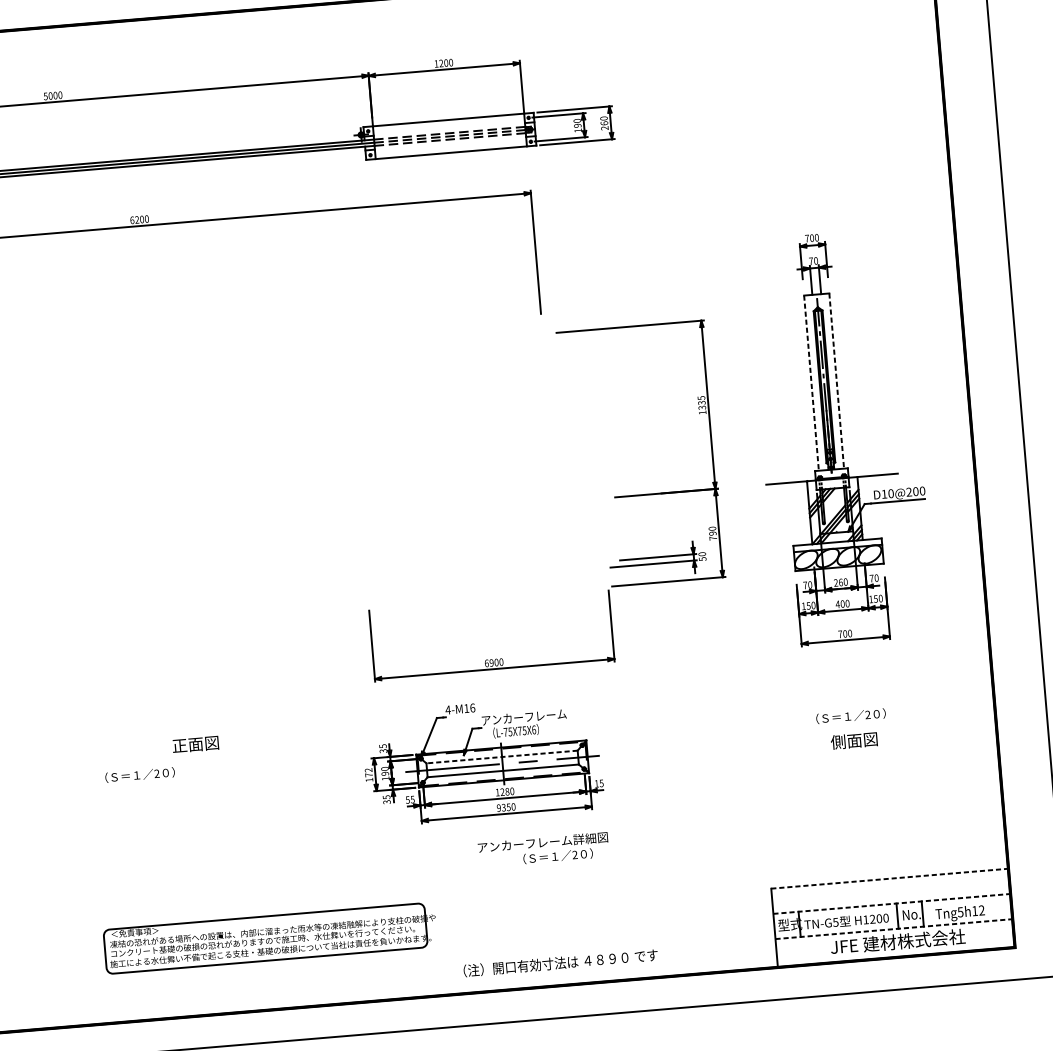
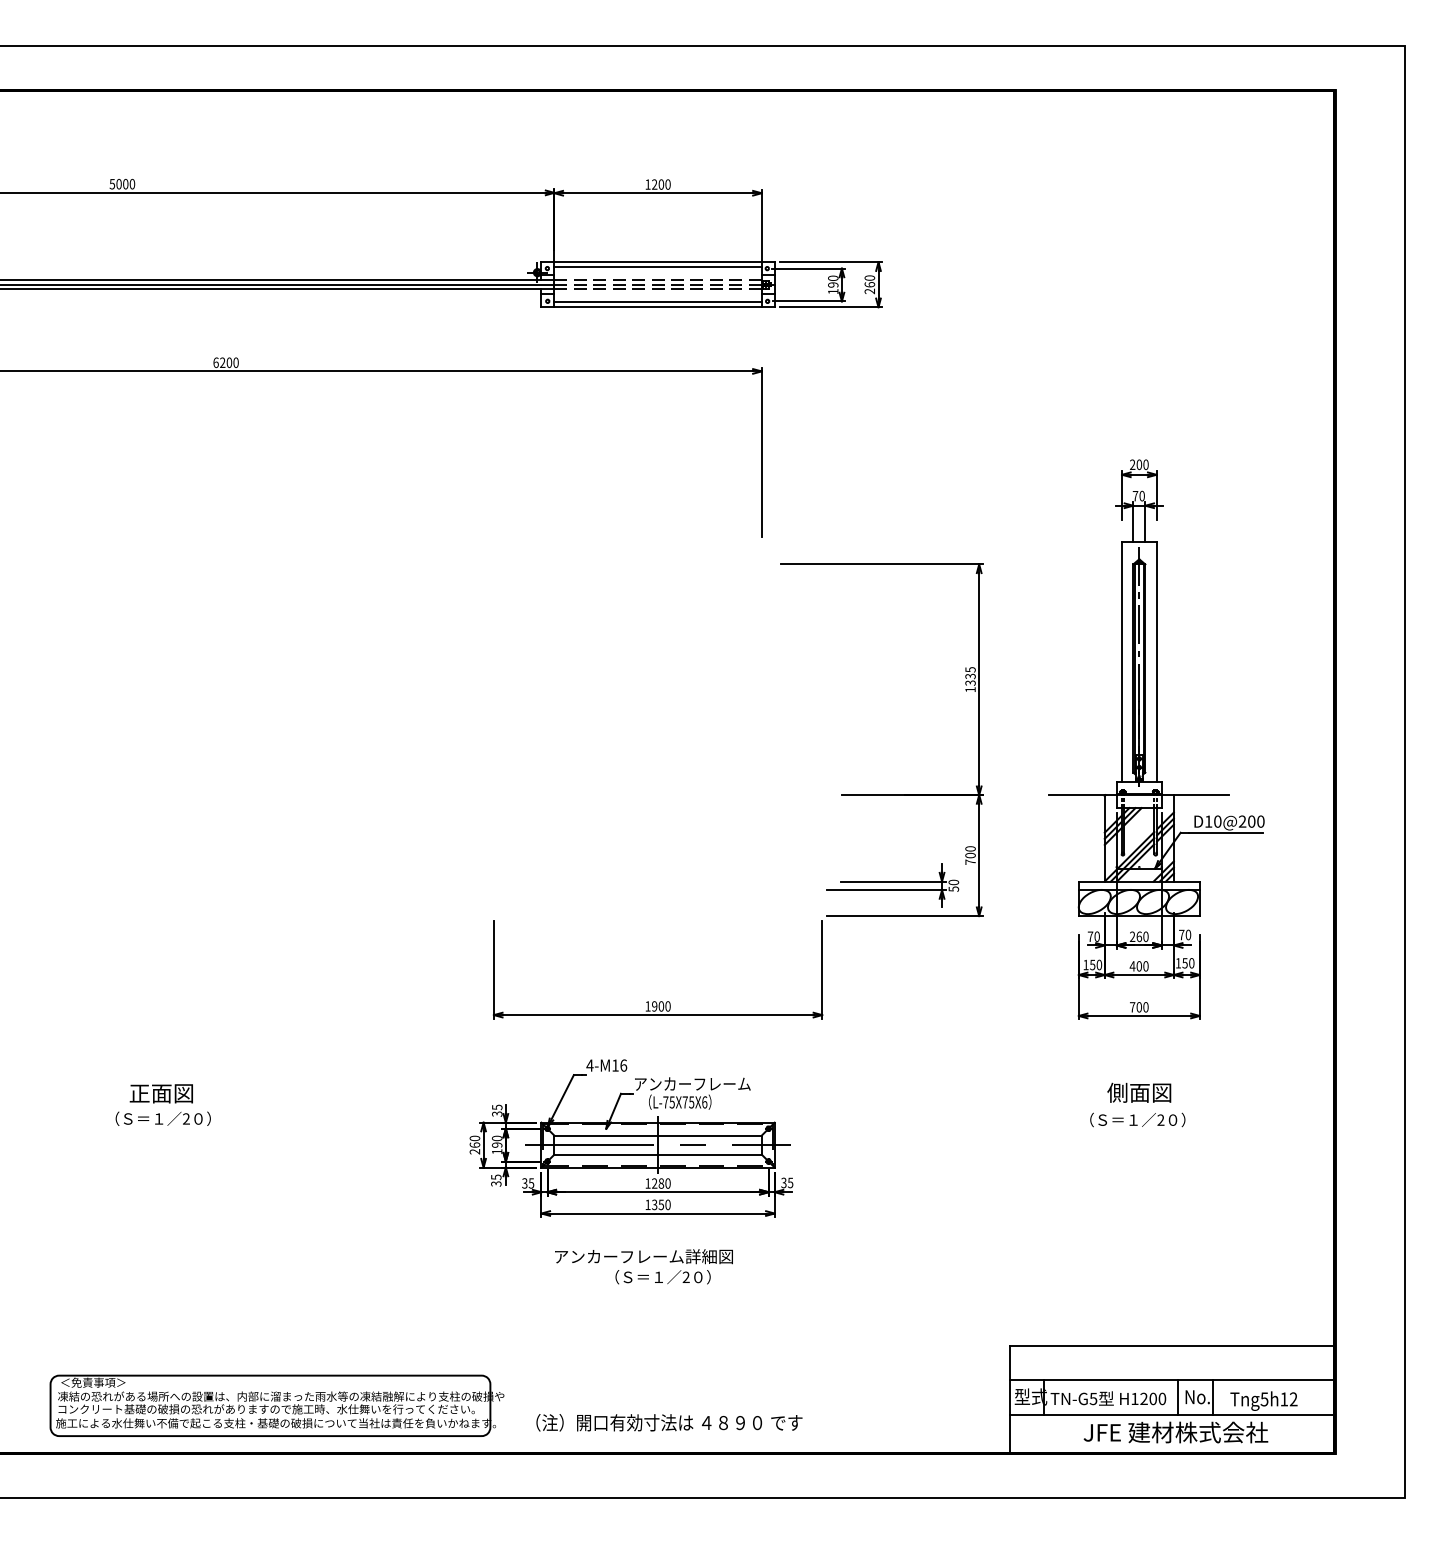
line: (448, 123) -> (657, 267), added
line: (450, 149) -> (657, 302), added
text: (807, 238) -> (1132, 464), 700 -> 200
line: (836, 381) -> (1156, 662), dashed -> solid
line: (811, 383) -> (1122, 662), dashed -> solid
text: (712, 533) -> (970, 855), 790 -> 700
text: (486, 663) -> (647, 1006), 6900 -> 1900
text: (854, 740) -> (1139, 1092), moved
text: (195, 744) -> (160, 1093), moved
line: (502, 756) -> (658, 1135), dashed -> solid
text: (368, 774) -> (474, 1144), 172 -> 260
text: (596, 783) -> (783, 1182), 15 -> 35
text: (407, 798) -> (524, 1181), 55 -> 35
text: (498, 807) -> (647, 1204), 9350 -> 1350
text: (543, 849) -> (643, 1266), moved
line: (890, 878) -> (1172, 1345), dashed -> solid
line: (892, 904) -> (1172, 1380), dashed -> solid
line: (894, 928) -> (1172, 1414), dashed -> solid
part: (270, 938) -> (276, 1405), moved
text: (560, 962) -> (669, 1422), moved

